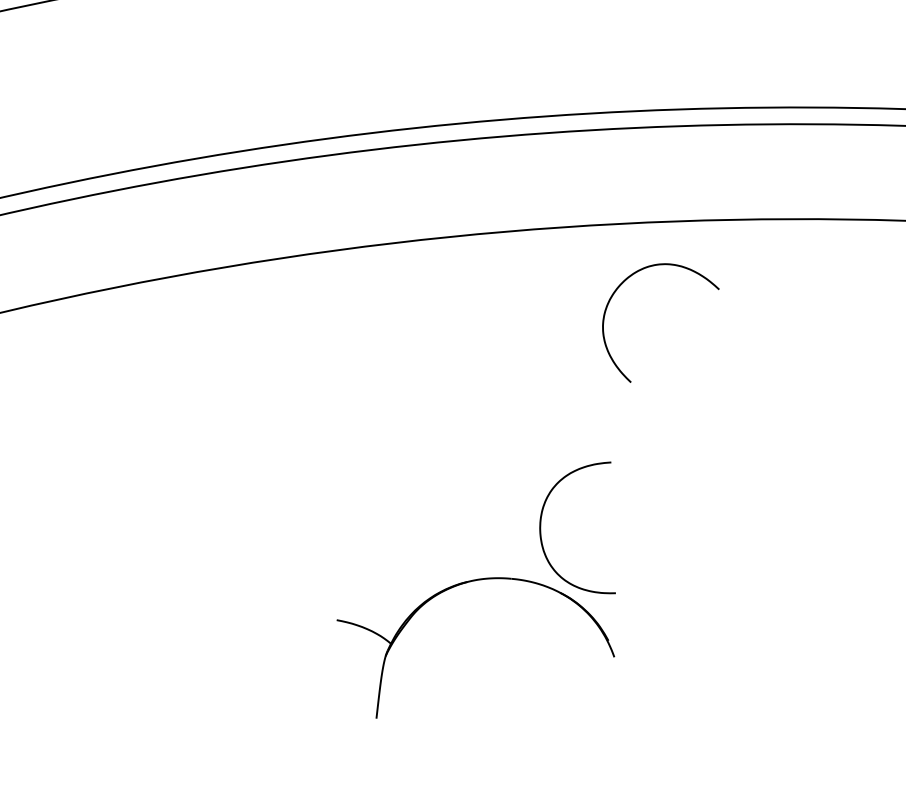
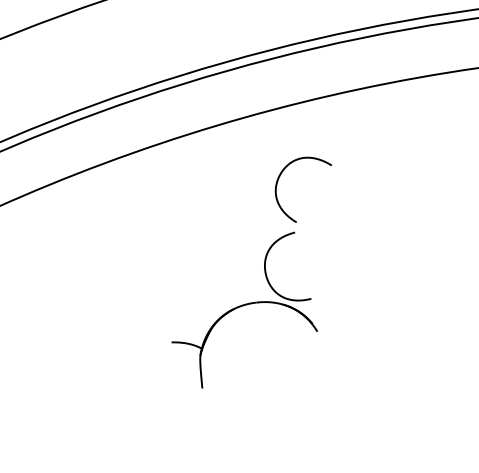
curve: (613, 298) -> (278, 181), moved

